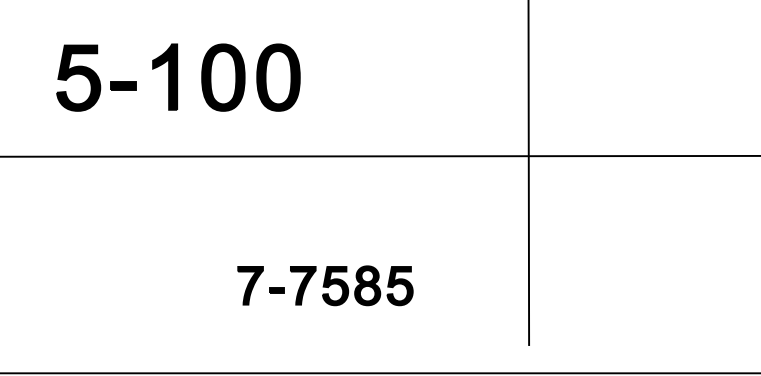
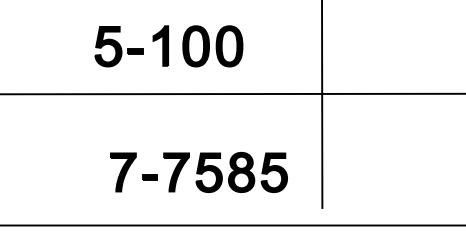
part: (177, 77) -> (168, 46), moved
part: (324, 285) -> (198, 172), size x1.67

